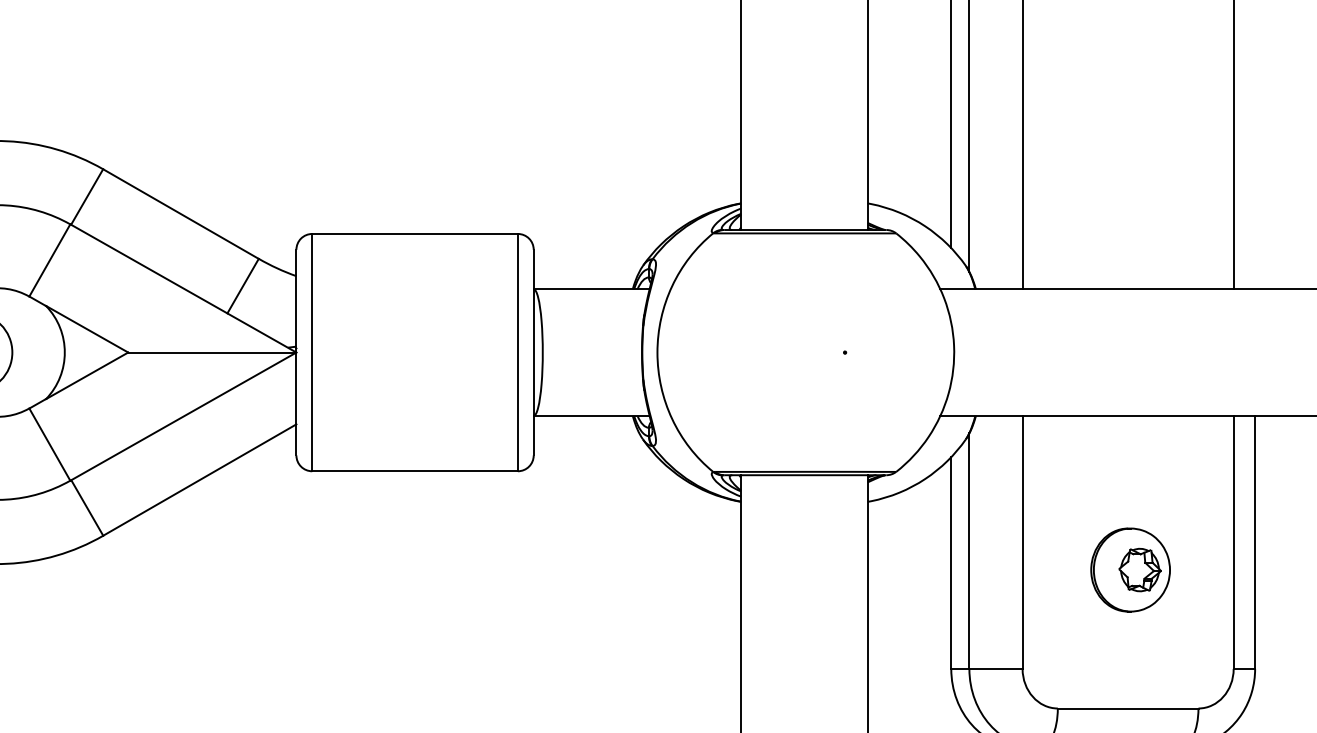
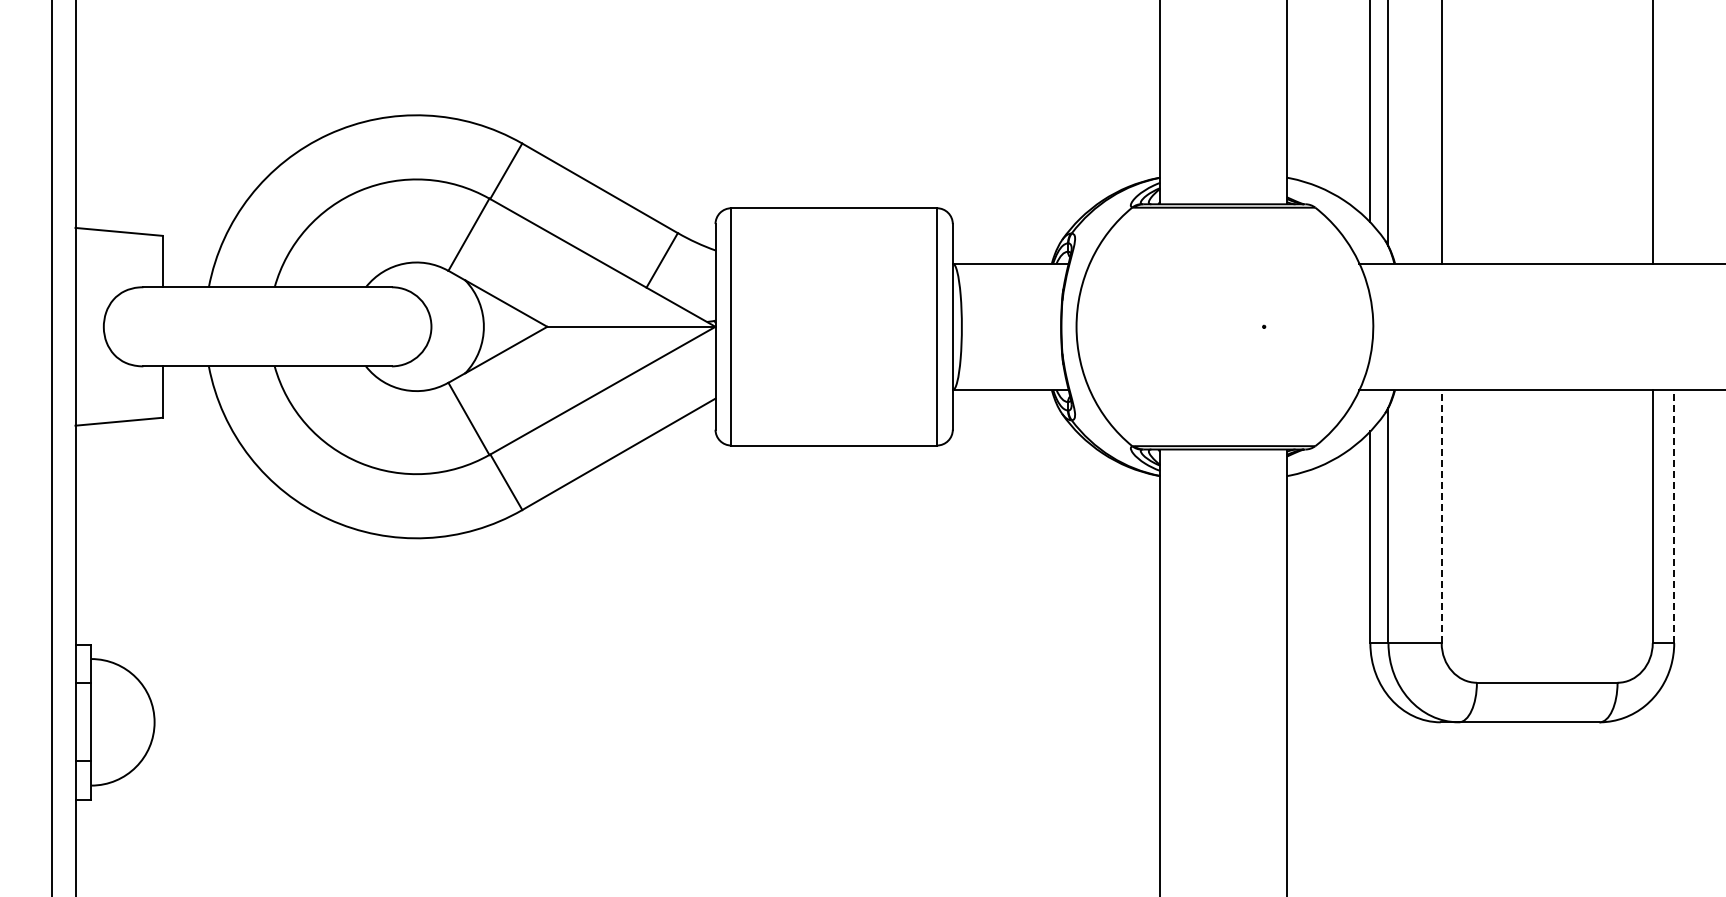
line: (1022, 542) -> (1441, 516), solid -> dashed
line: (1255, 542) -> (1674, 516), solid -> dashed
part: (1130, 569) -> (1549, 543), removed

